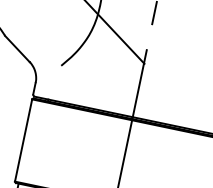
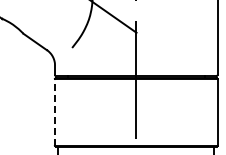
line: (23, 139) -> (54, 111), solid -> dashed

